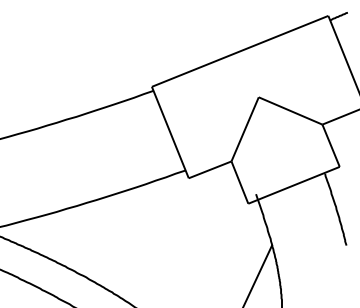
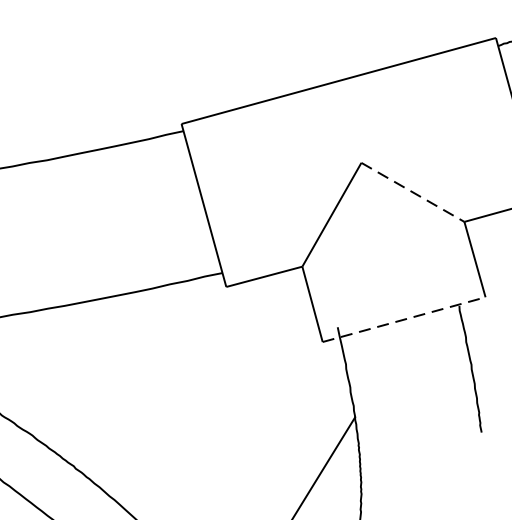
line: (290, 110) -> (412, 191), solid -> dashed
line: (294, 185) -> (404, 320), solid -> dashed

